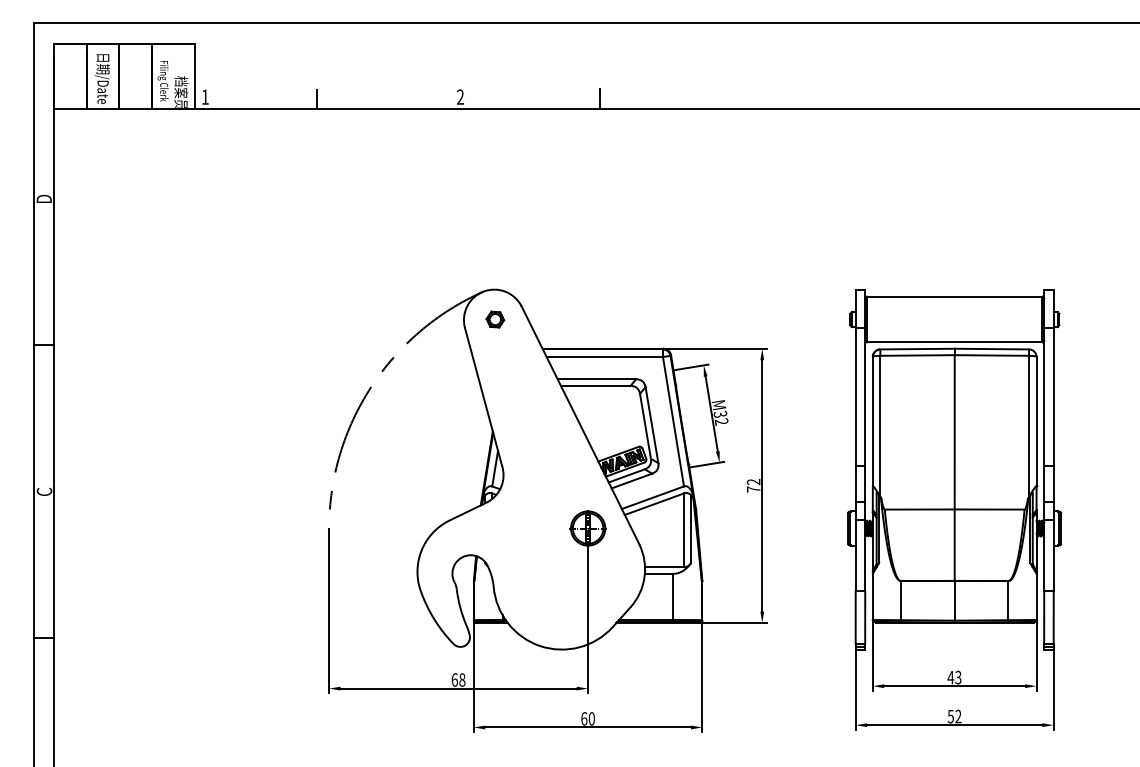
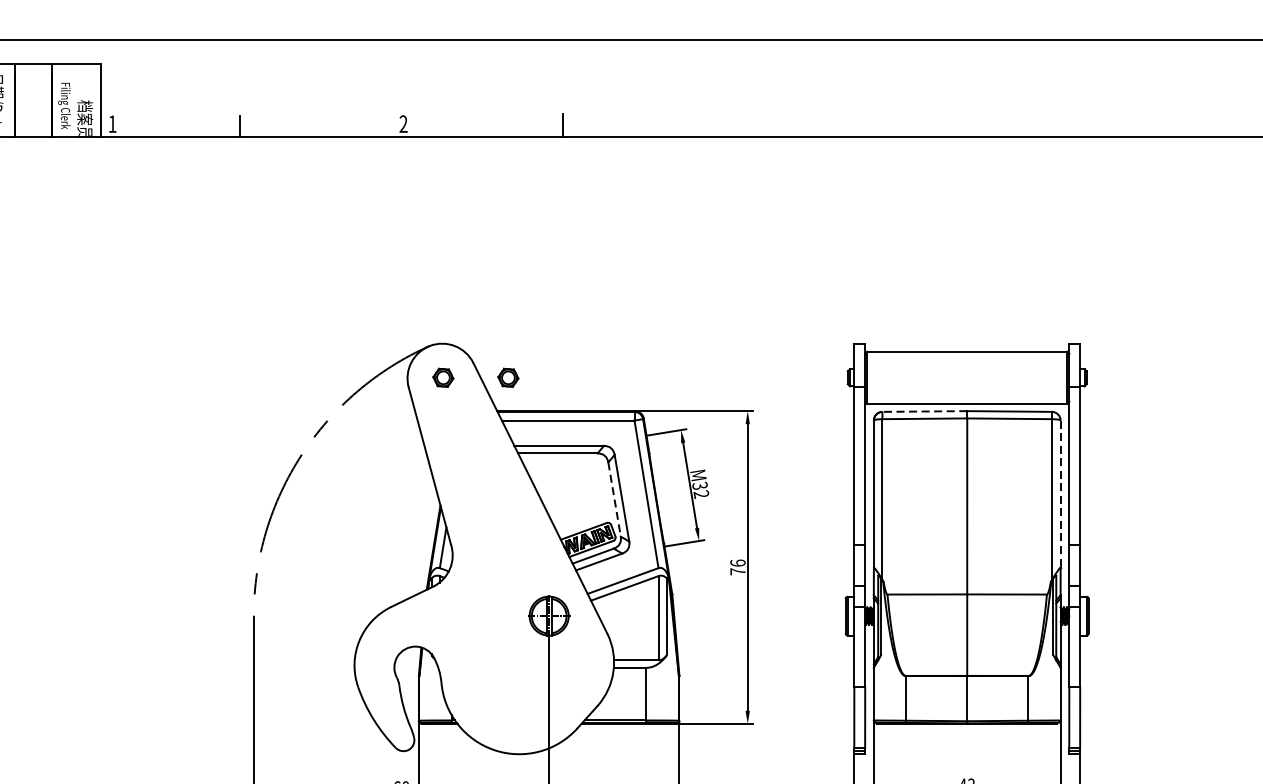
part: (552, 319) -> (508, 377), added
line: (917, 349) -> (924, 411), solid -> dashed
line: (1036, 421) -> (1060, 494), solid -> dashed
line: (645, 426) -> (614, 499), solid -> dashed
text: (753, 481) -> (737, 562), 72 -> 76

